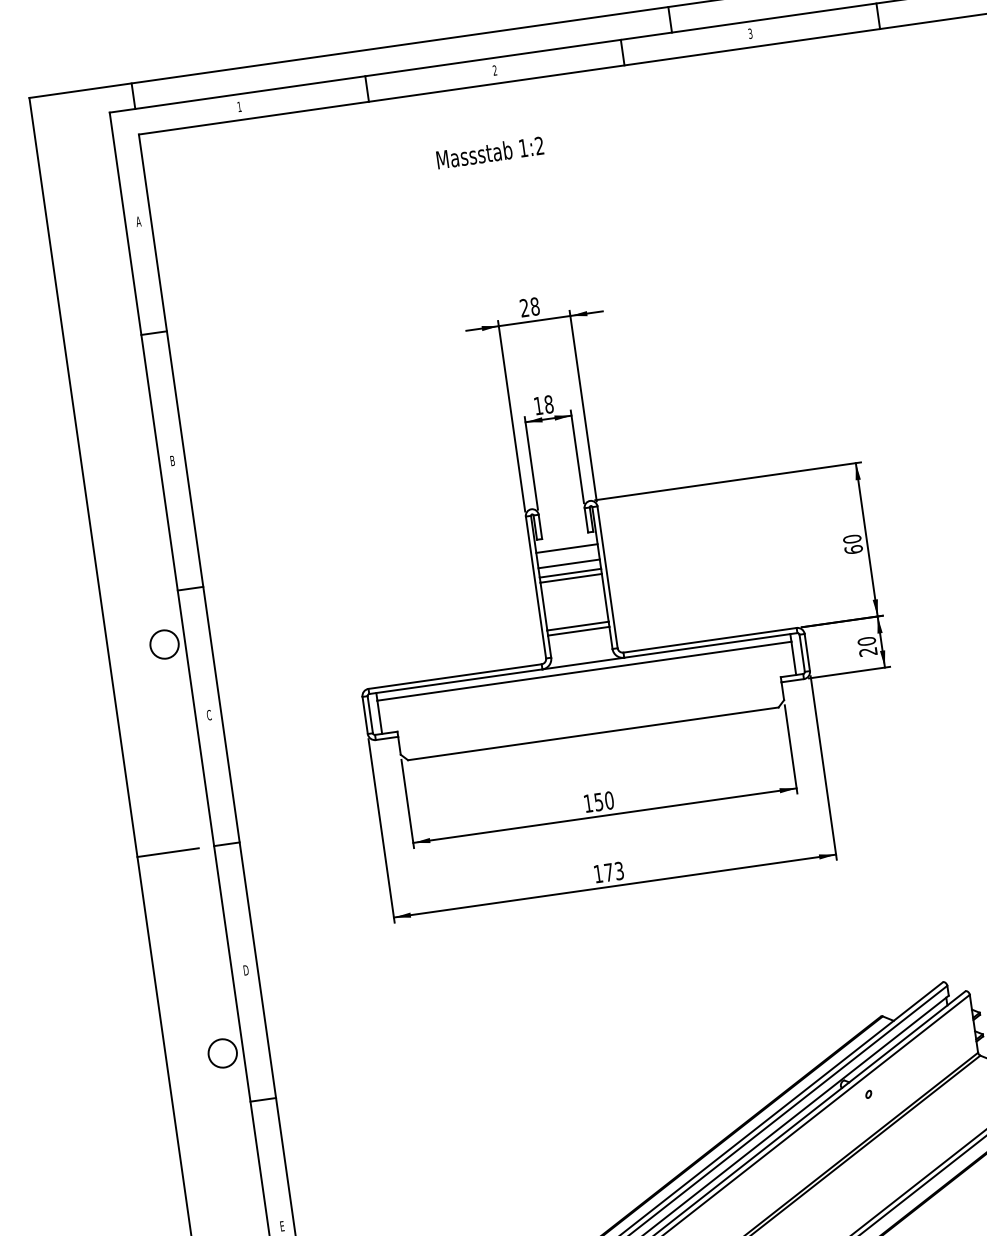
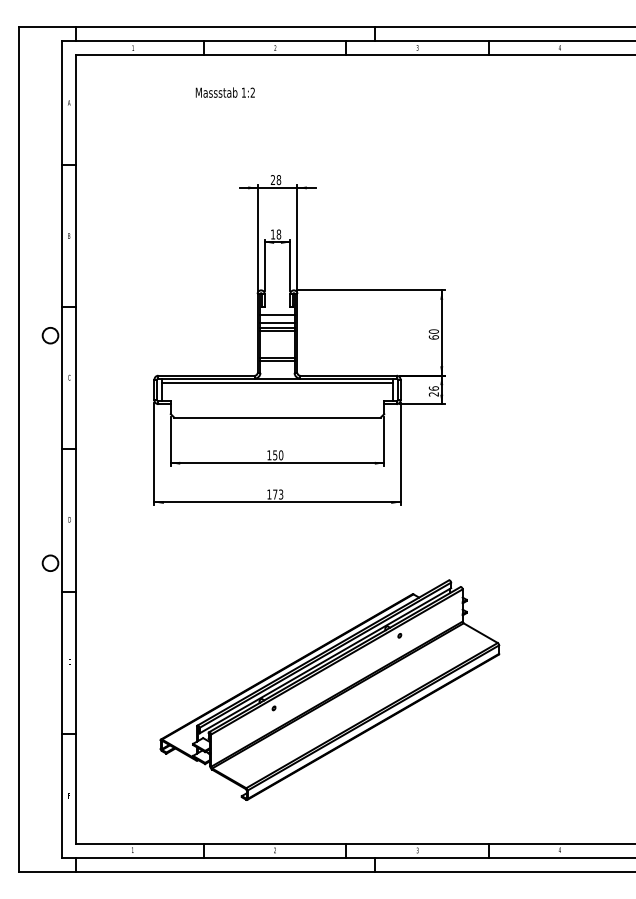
text: (488, 152) -> (224, 92), moved
text: (866, 641) -> (433, 388), 20 -> 26
line: (168, 852) -> (36, 449), removed

